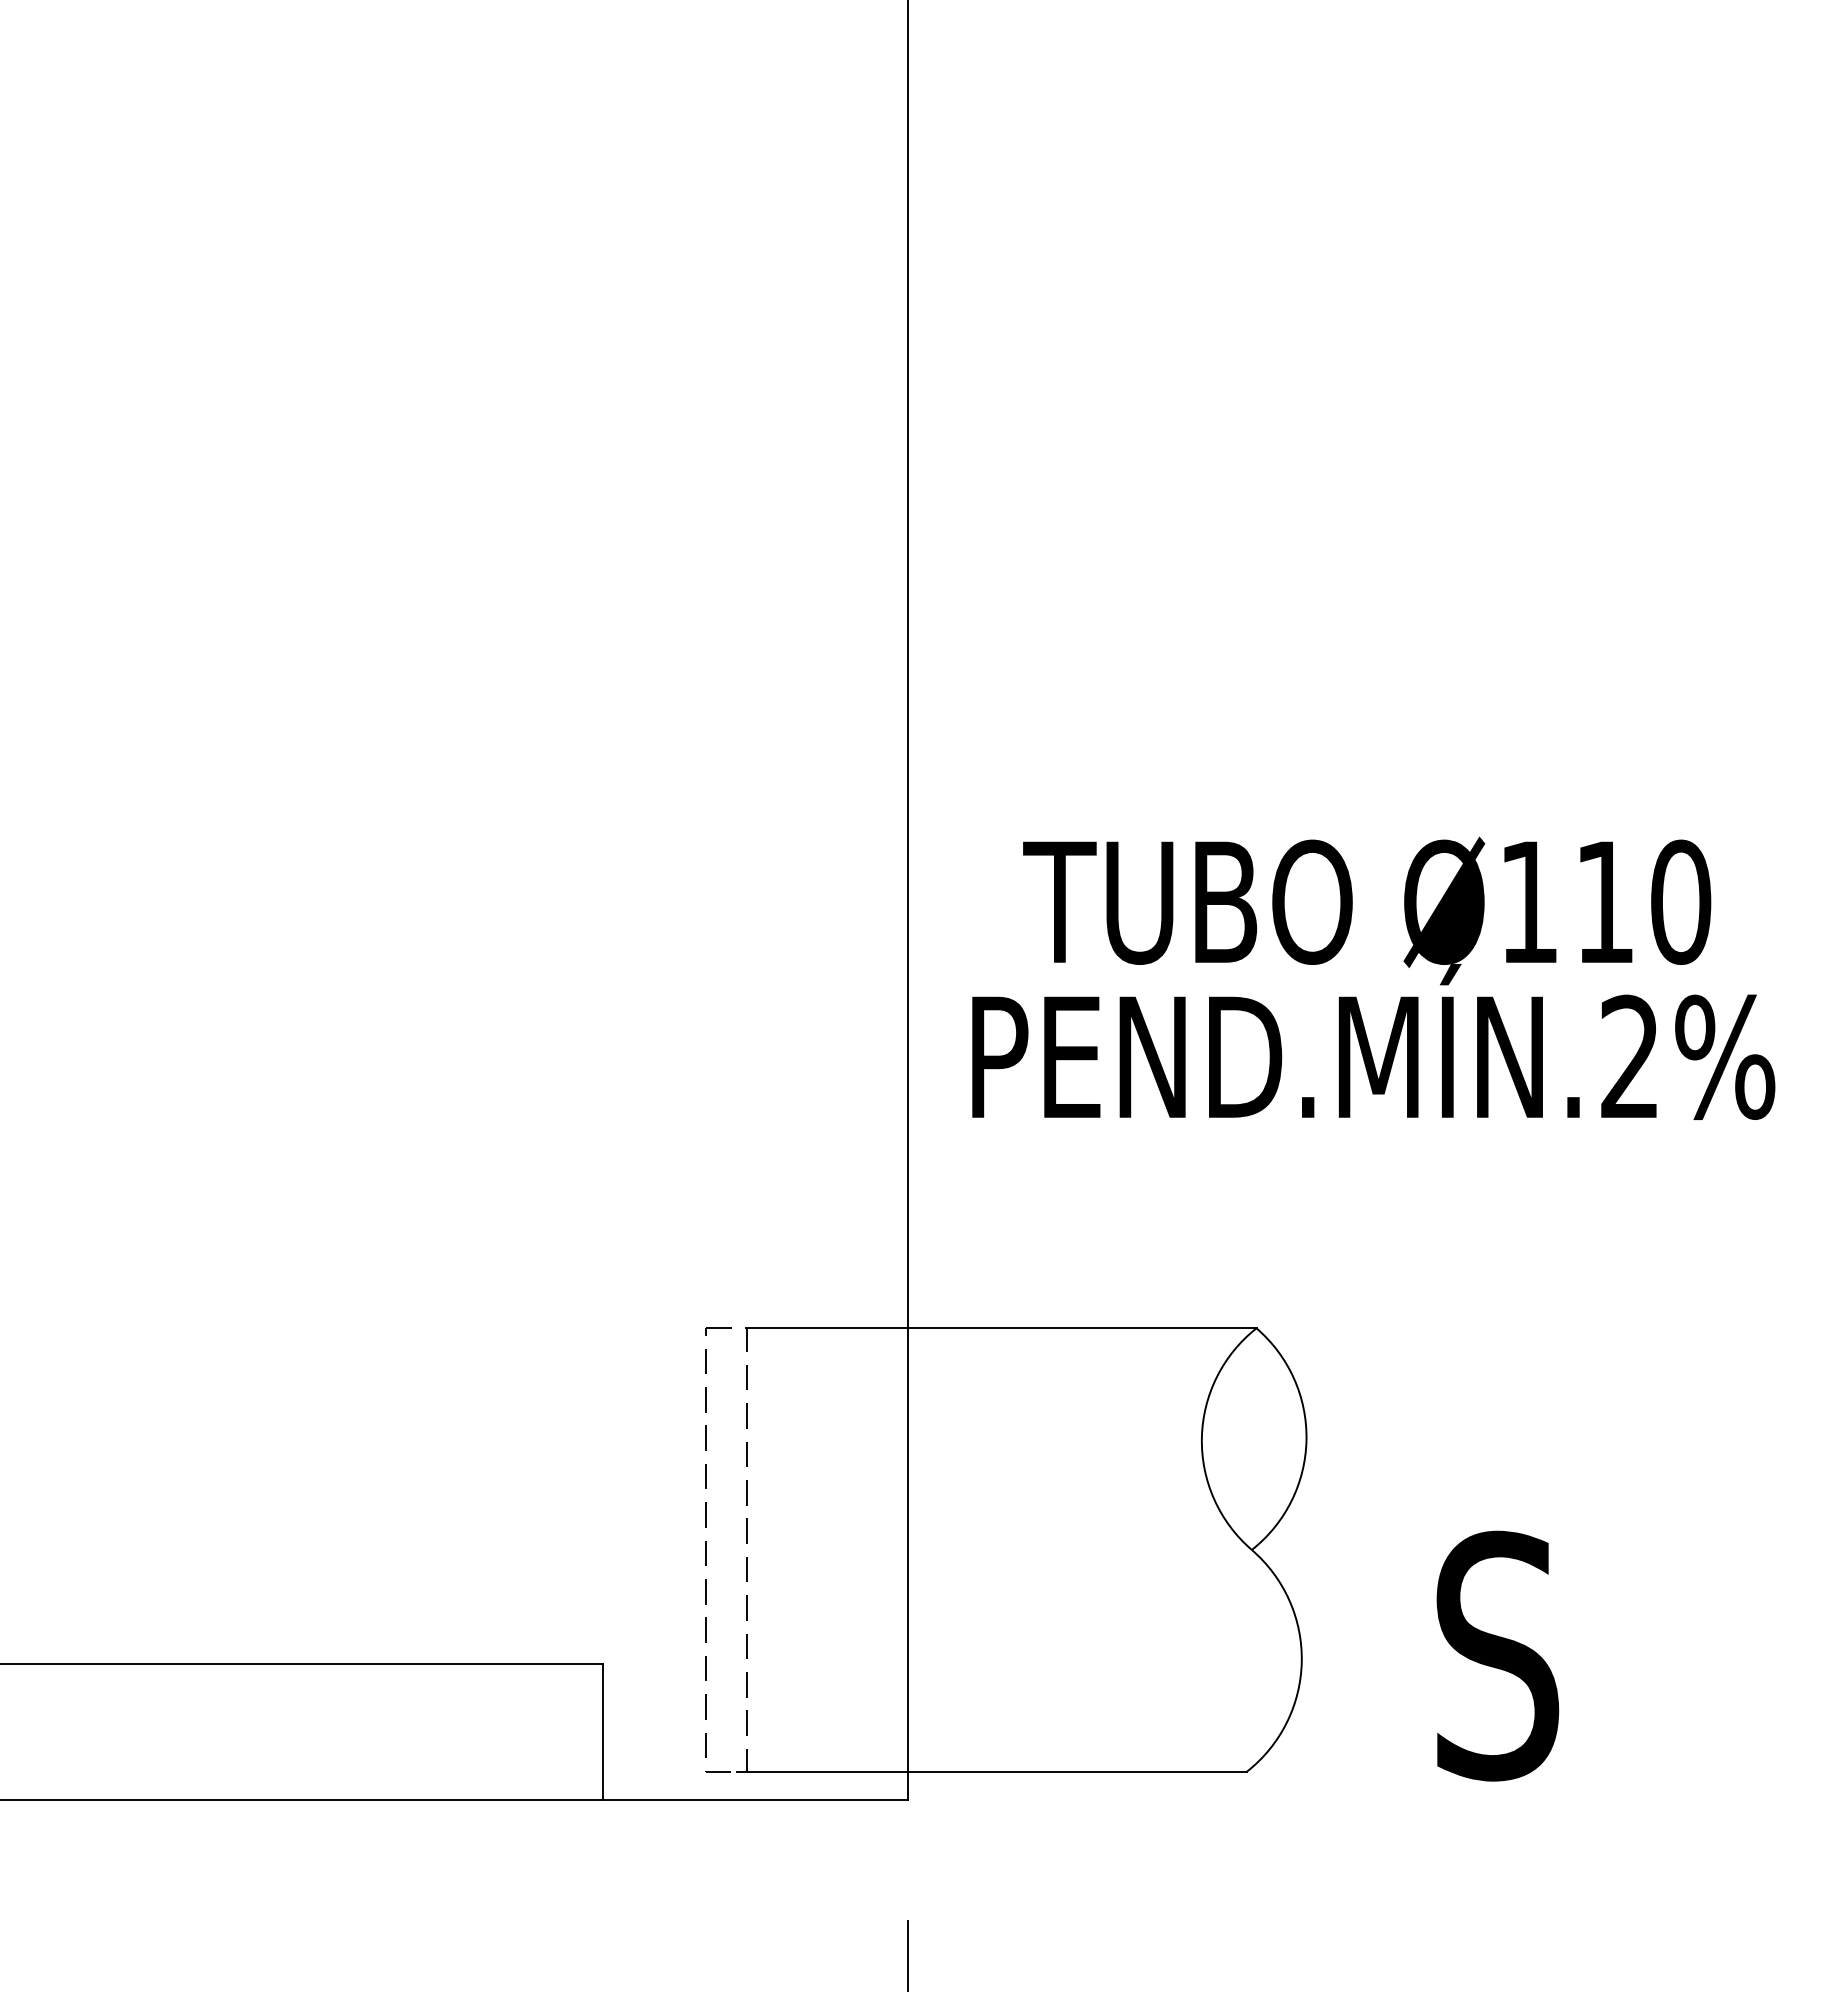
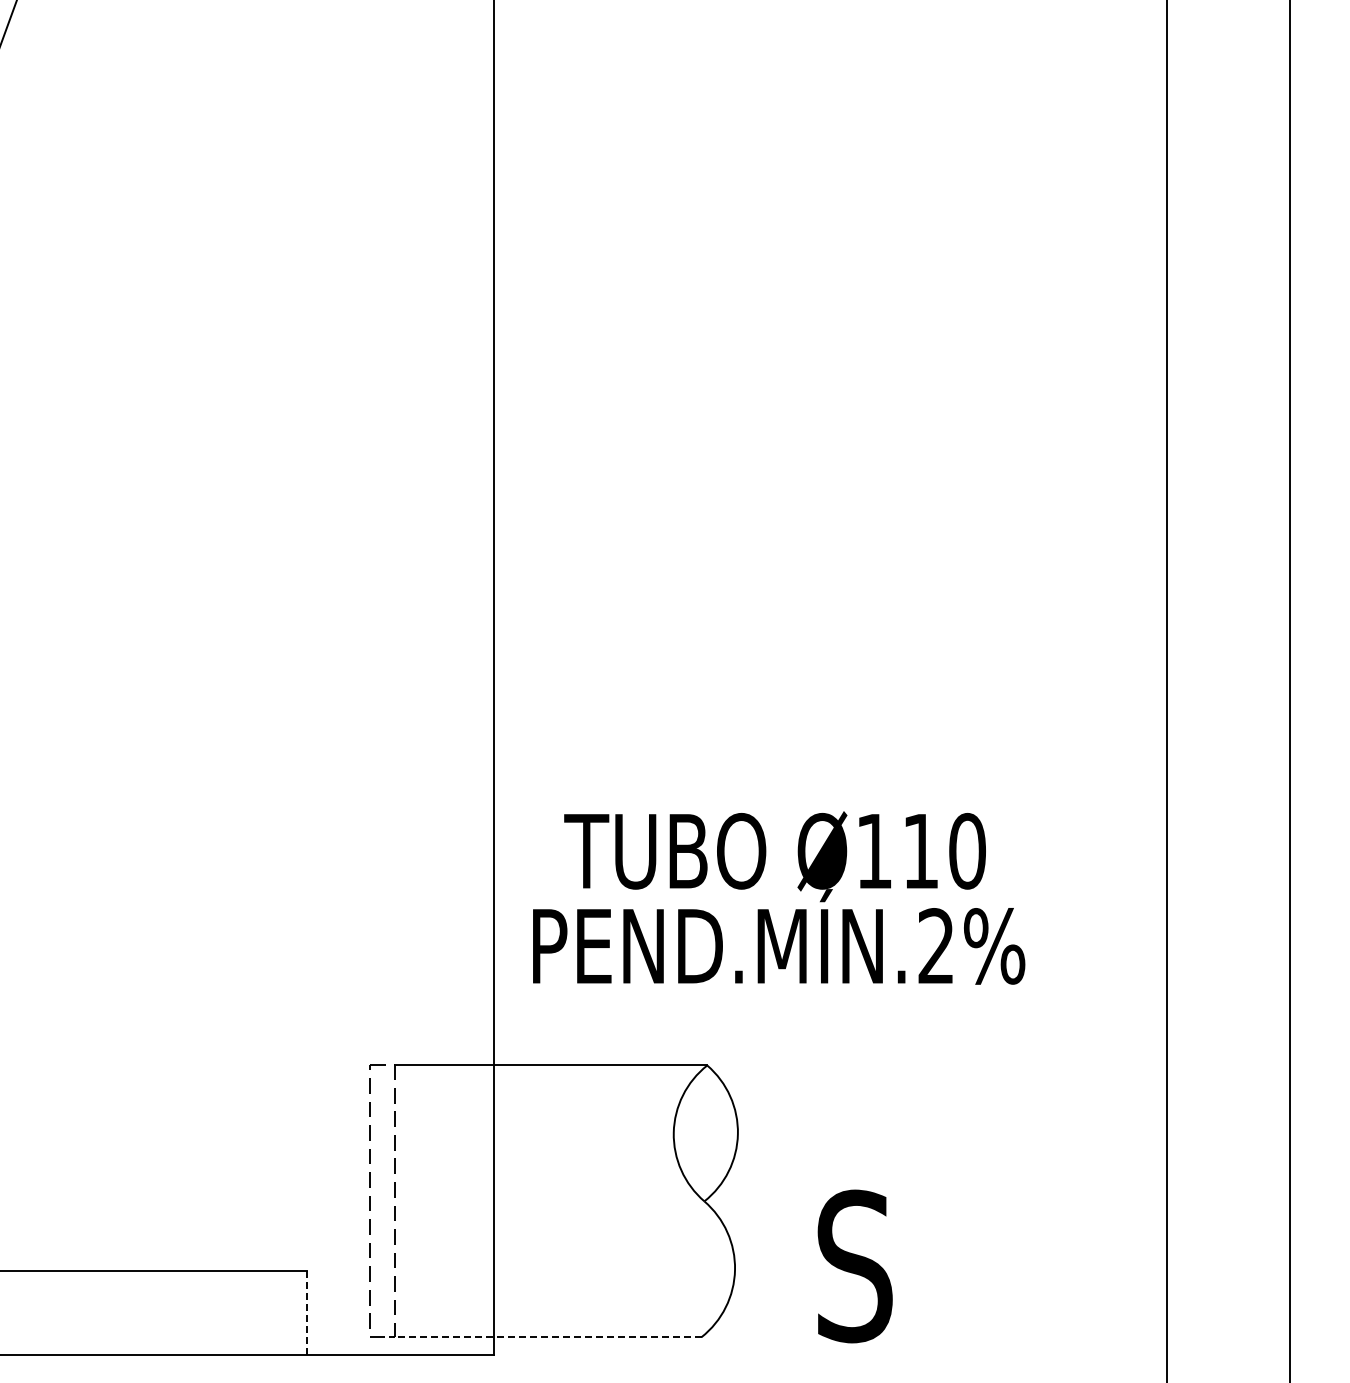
text: (1374, 977) -> (779, 897), moved
line: (602, 1731) -> (306, 1312), solid -> dashed
line: (991, 1771) -> (544, 1337), solid -> dashed

